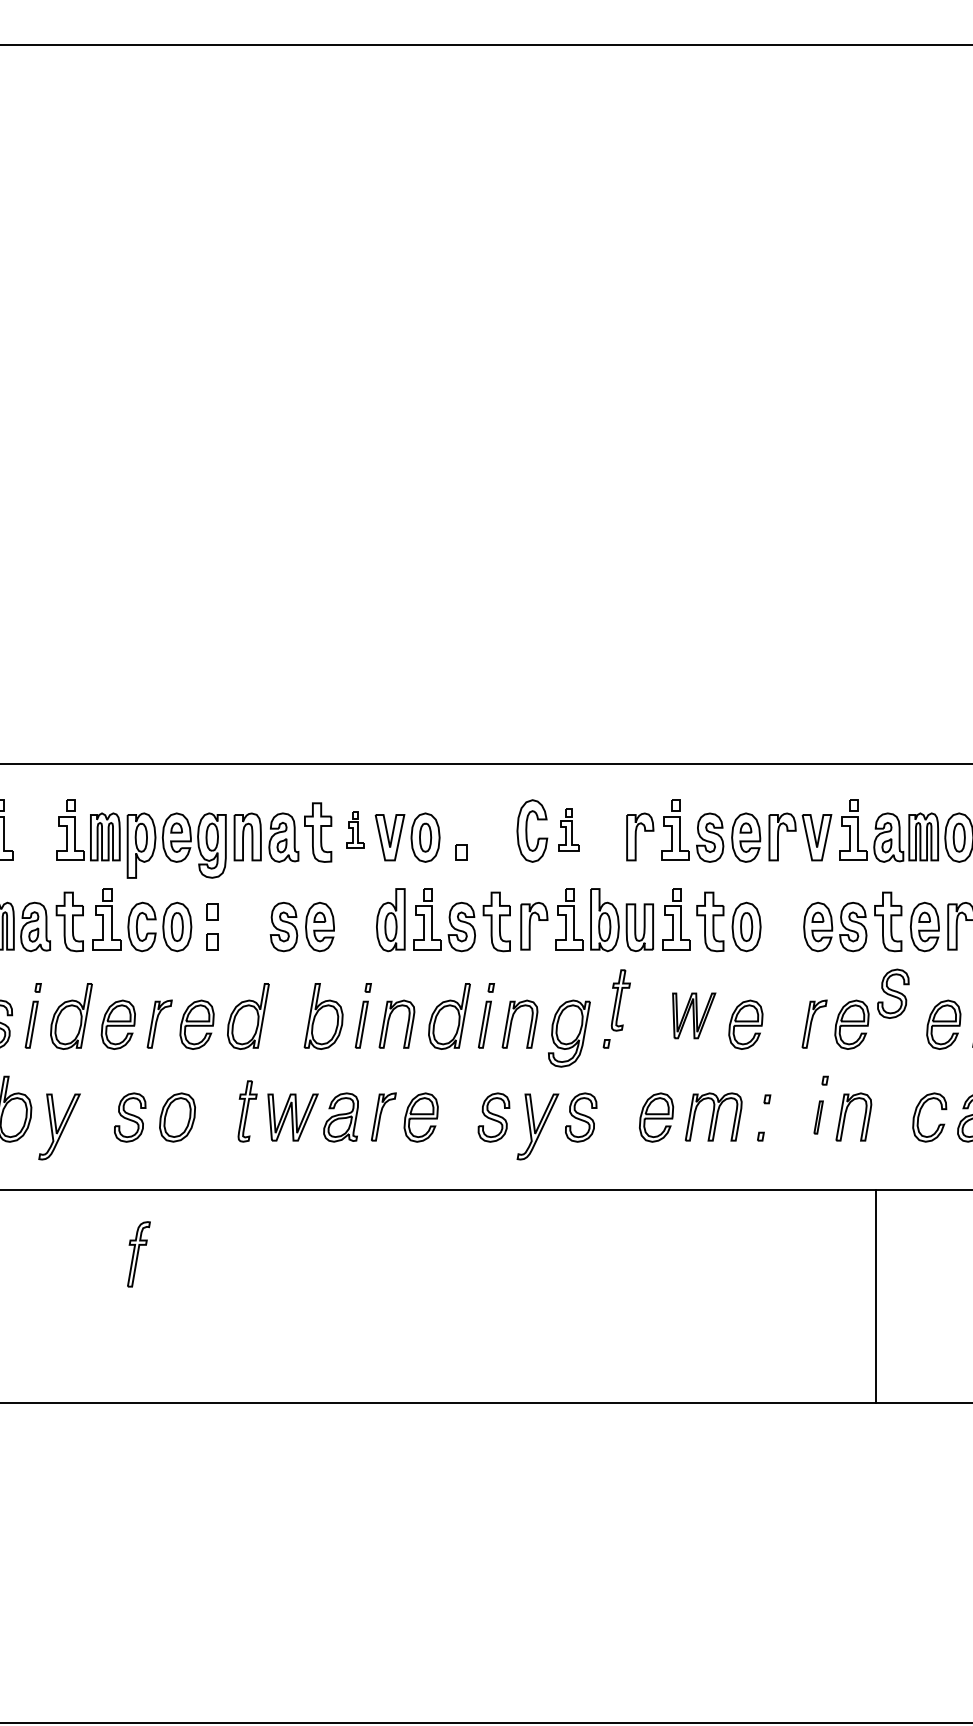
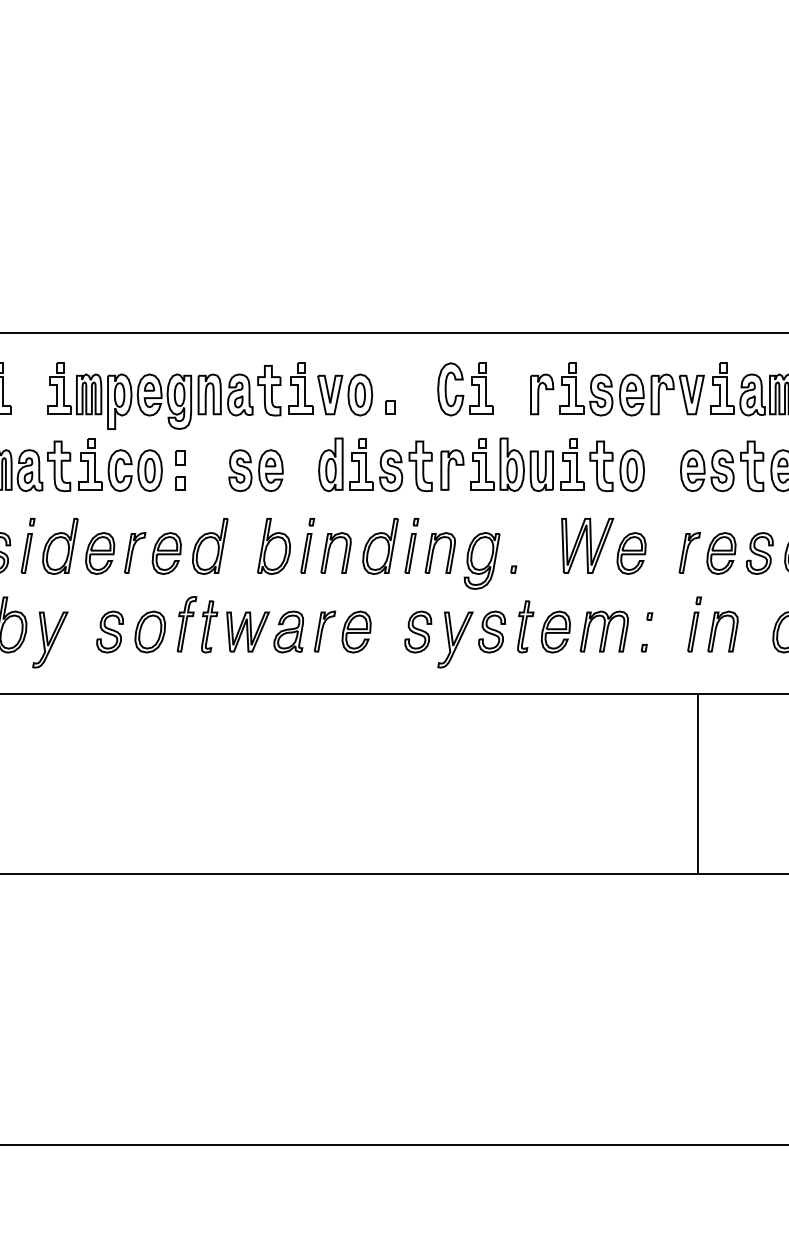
part: (355, 829) -> (300, 388), size x1.67
part: (568, 829) -> (481, 388), size x1.43
part: (893, 993) -> (759, 553), moved
part: (620, 1000) -> (525, 626), moved
part: (694, 1015) -> (588, 545), size x1.43
part: (818, 1117) -> (693, 631), size x1.43
part: (138, 1254) -> (186, 624), moved
line: (875, 1296) -> (697, 783), moved

